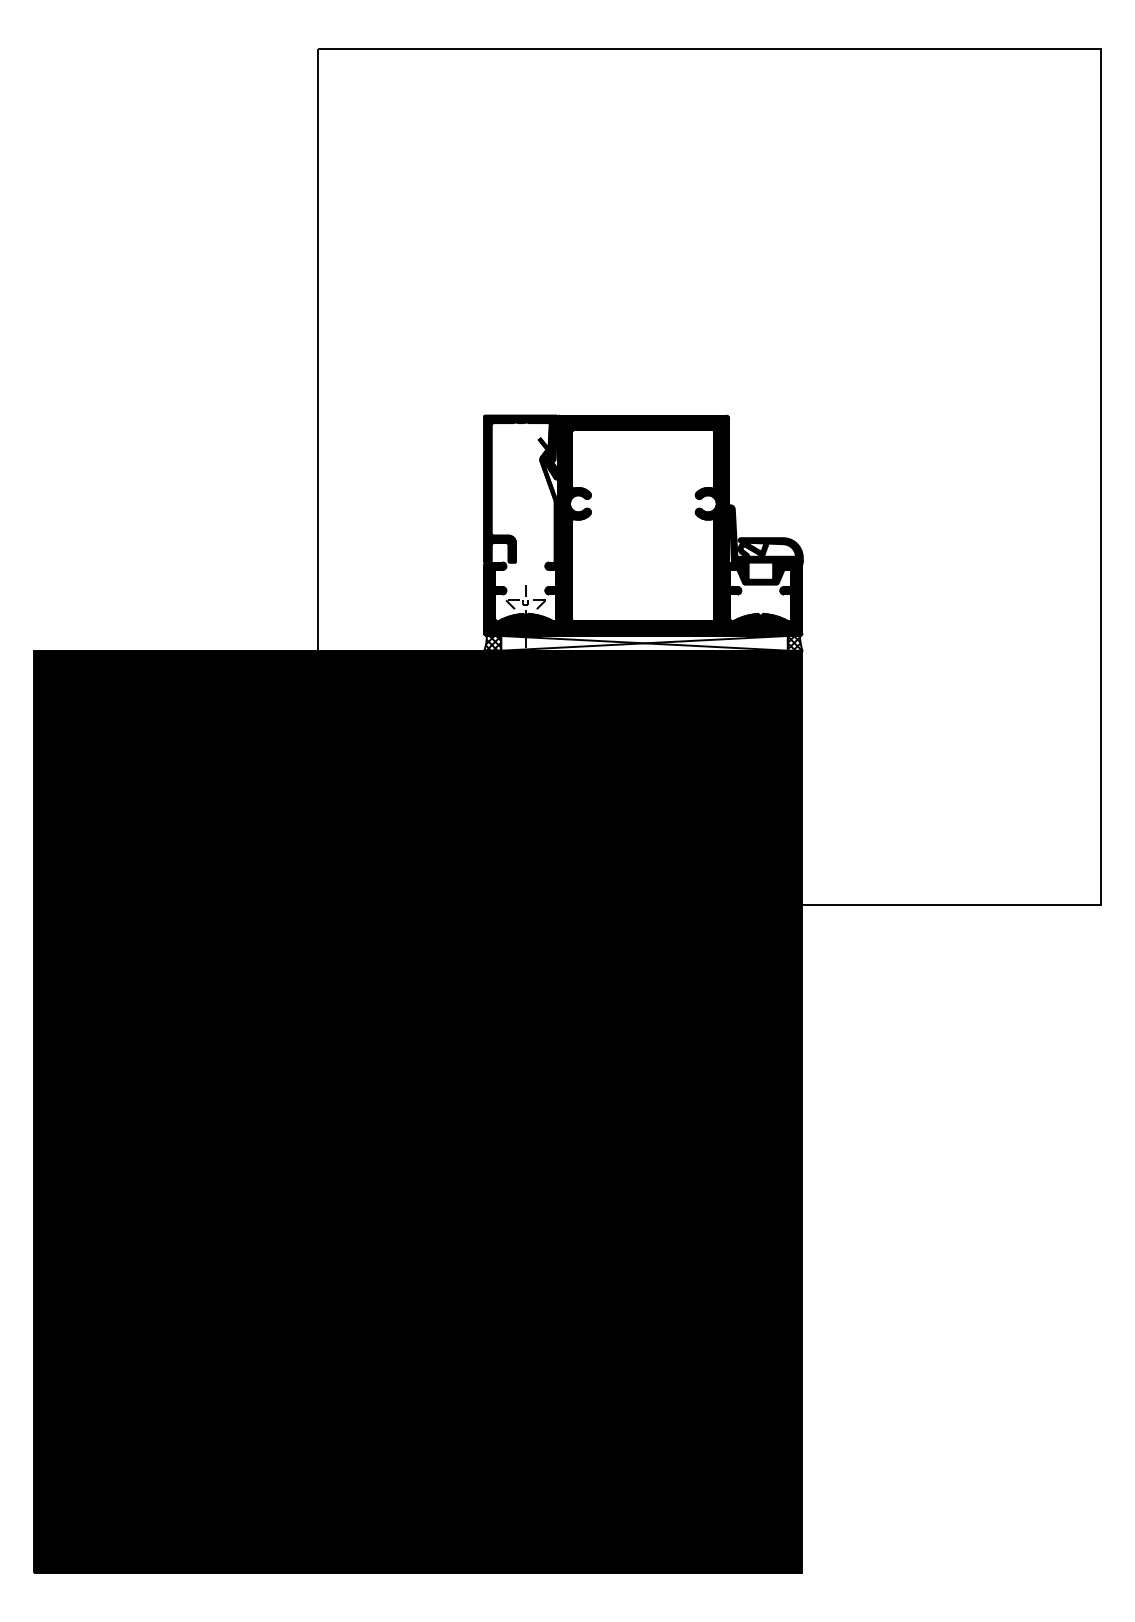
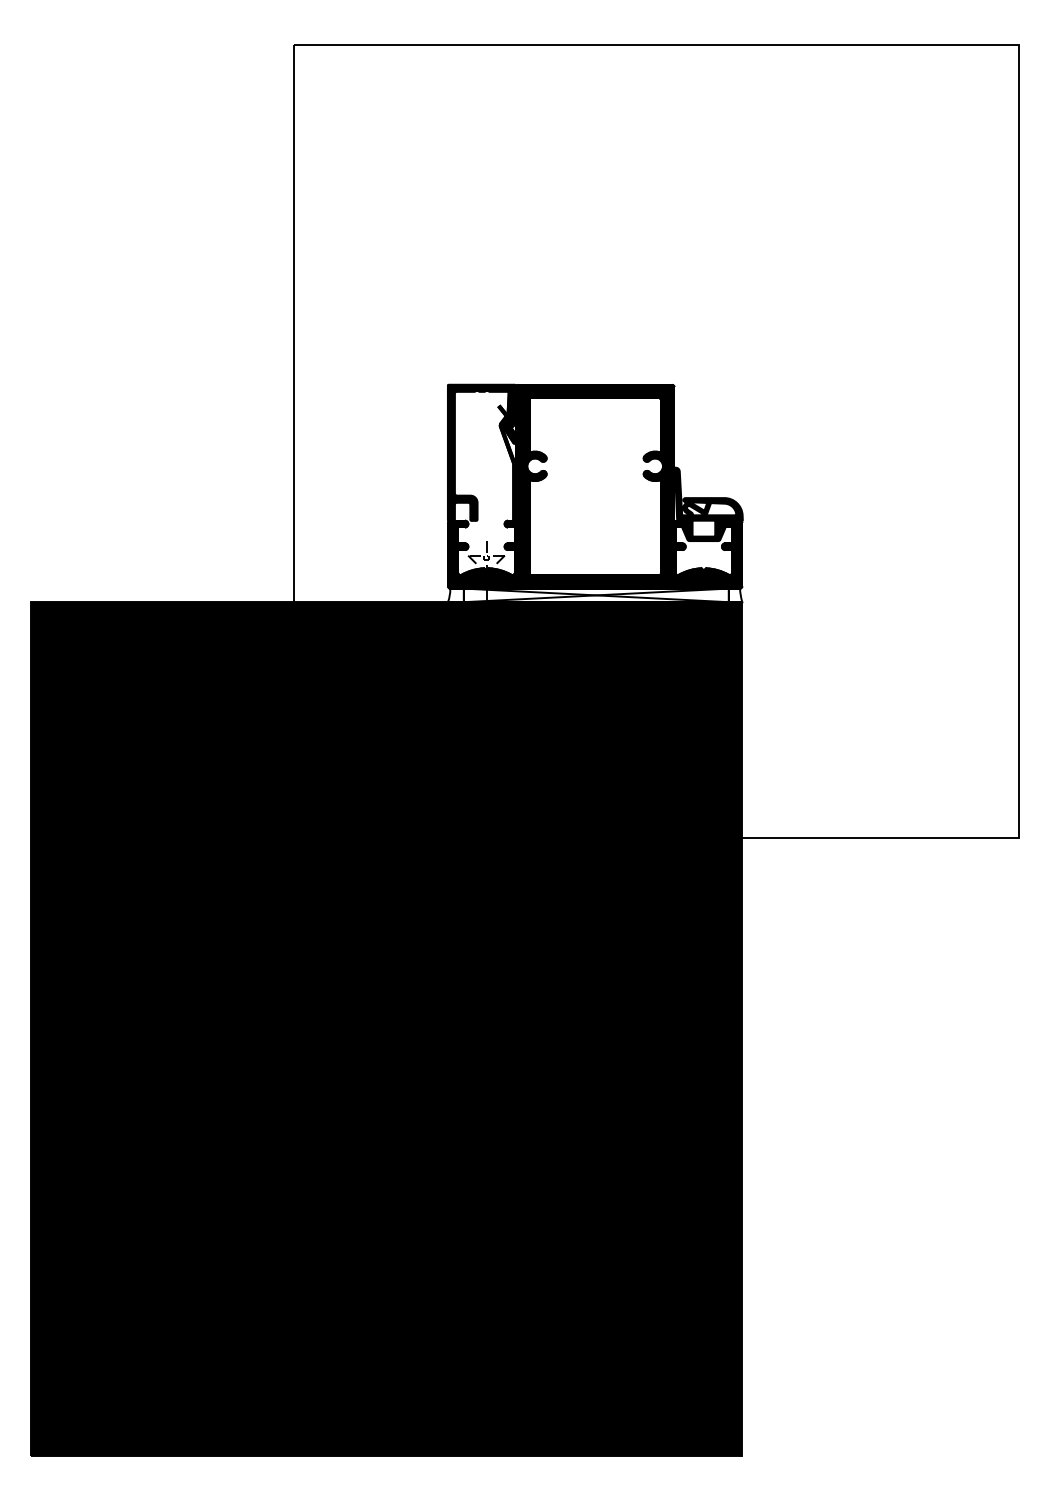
hatch: (492, 643) -> (455, 595), removed
hatch: (794, 643) -> (734, 595), removed

